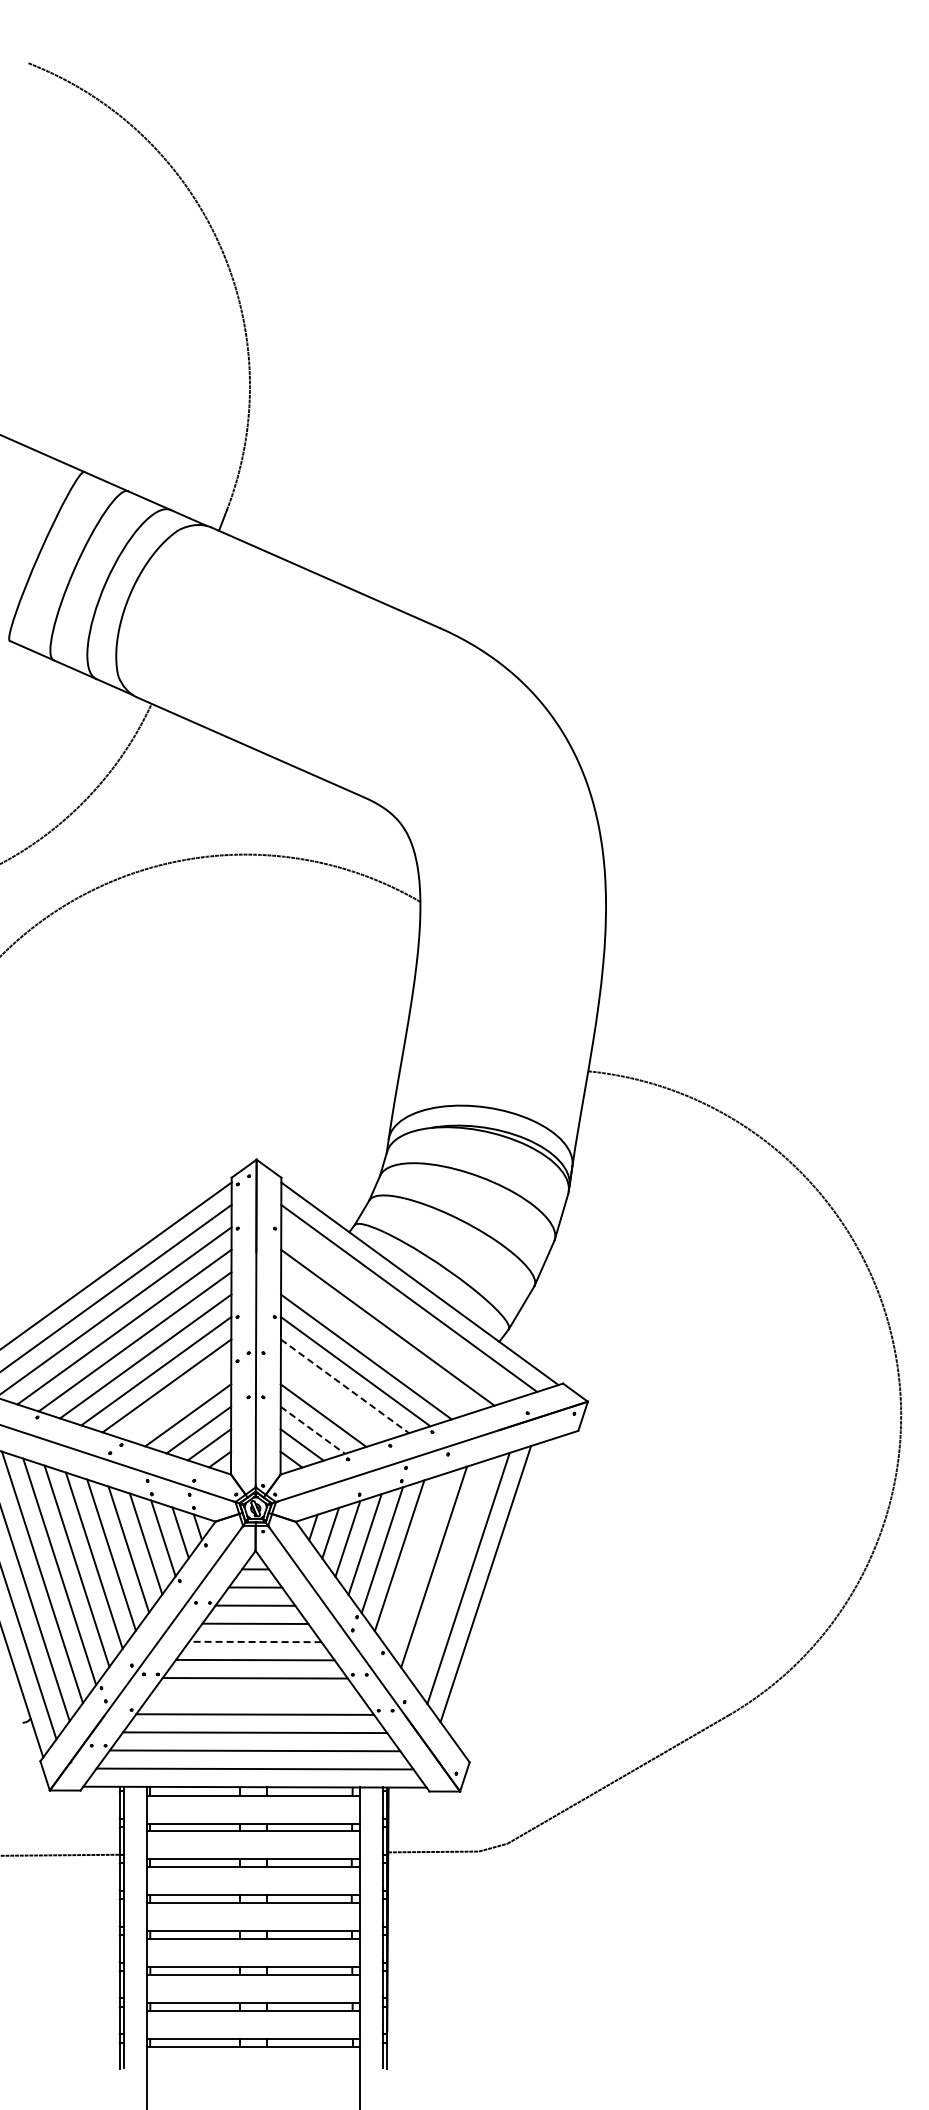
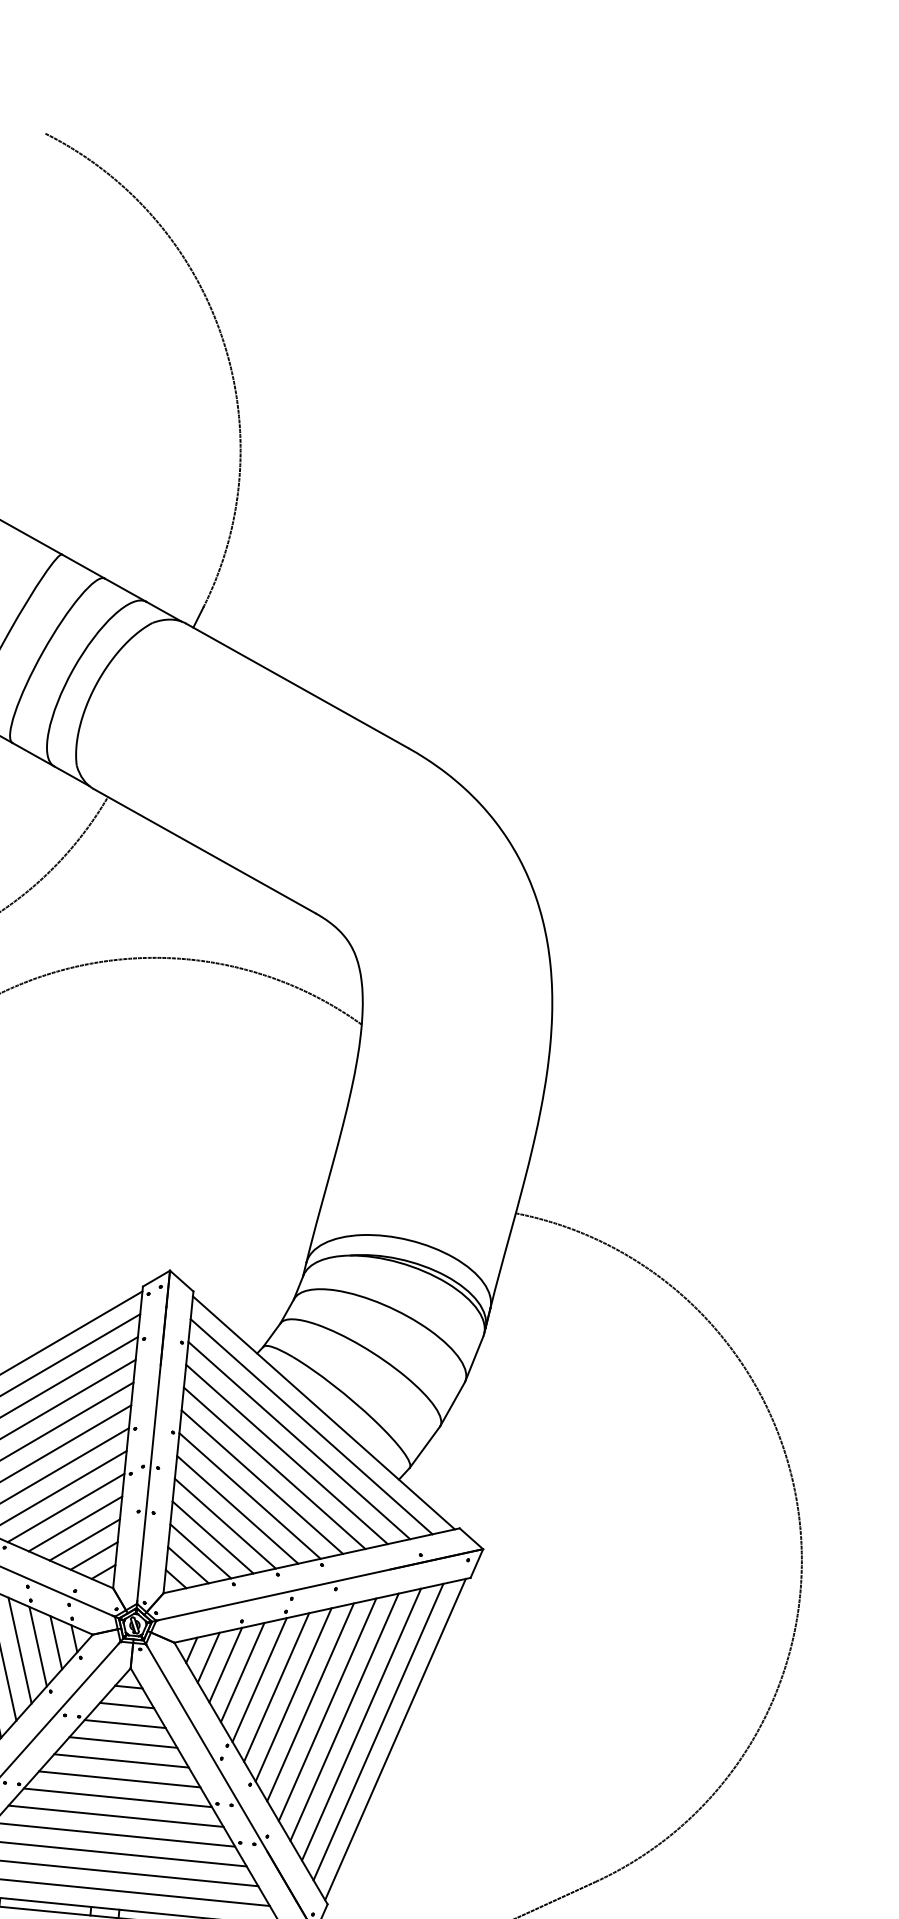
line: (398, 1312) -> (299, 1439), added
line: (377, 1342) -> (275, 1468), added
line: (345, 1386) -> (238, 1510), dashed -> solid
line: (177, 1400) -> (66, 1507), added
line: (333, 1401) -> (224, 1524), added
line: (312, 1430) -> (200, 1551), dashed -> solid
line: (416, 1561) -> (293, 1694), added
line: (451, 1572) -> (327, 1709), added
line: (502, 1589) -> (377, 1731), added
line: (519, 1595) -> (394, 1739), added
line: (254, 1641) -> (120, 1760), dashed -> solid
line: (254, 1696) -> (115, 1816), added

